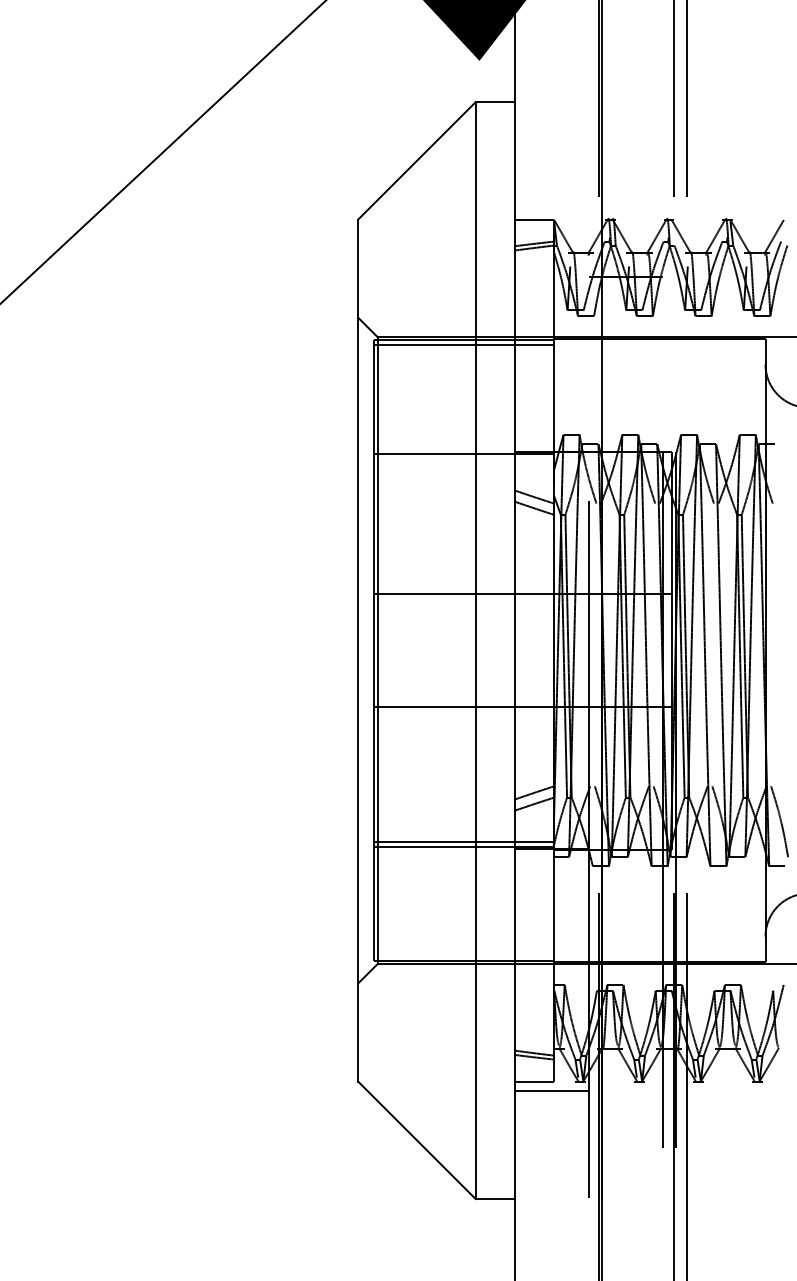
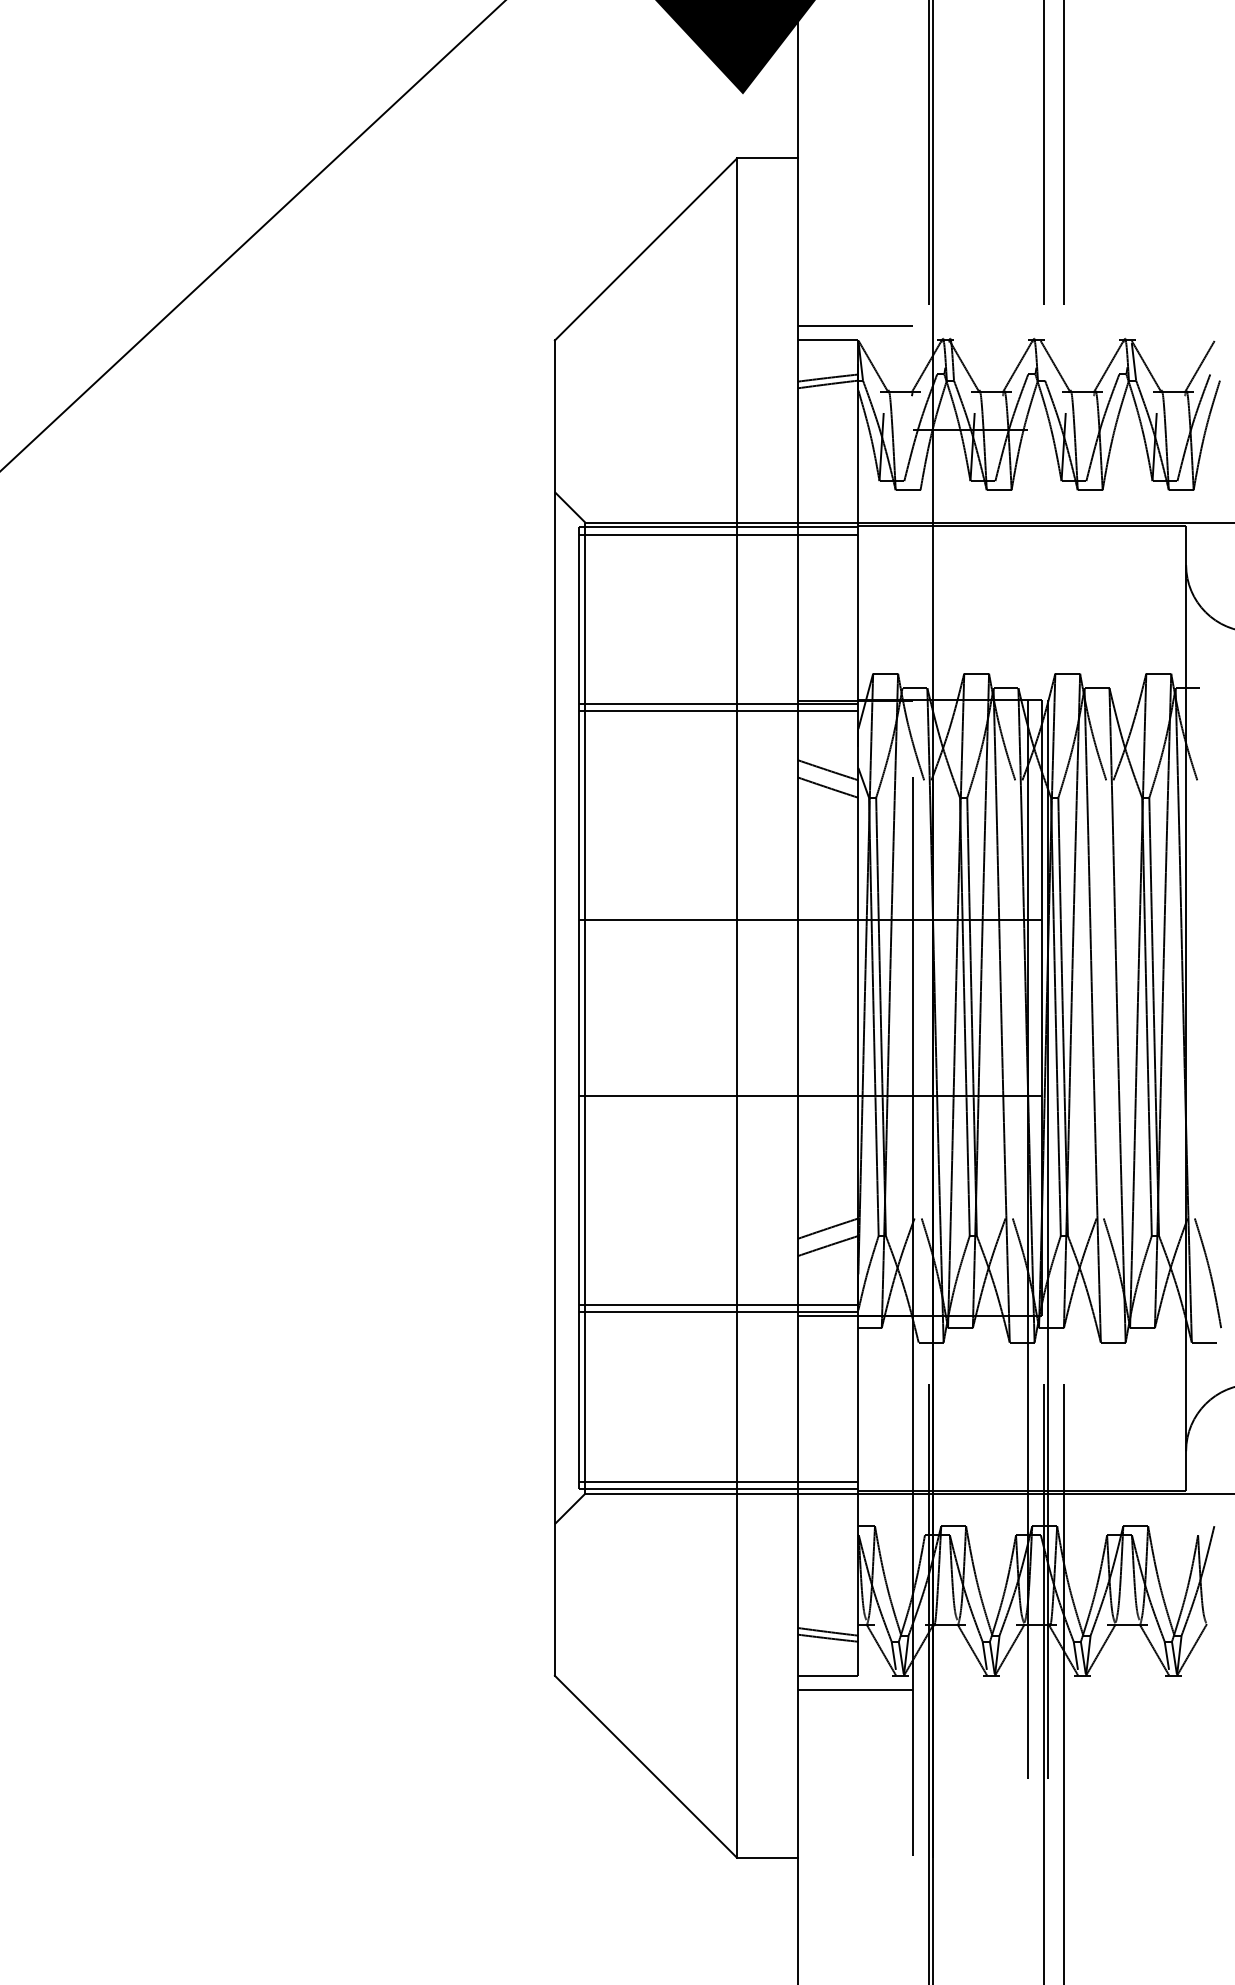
line: (551, 210) -> (854, 326), added
line: (463, 458) -> (718, 710), added
line: (463, 956) -> (718, 1482), added

